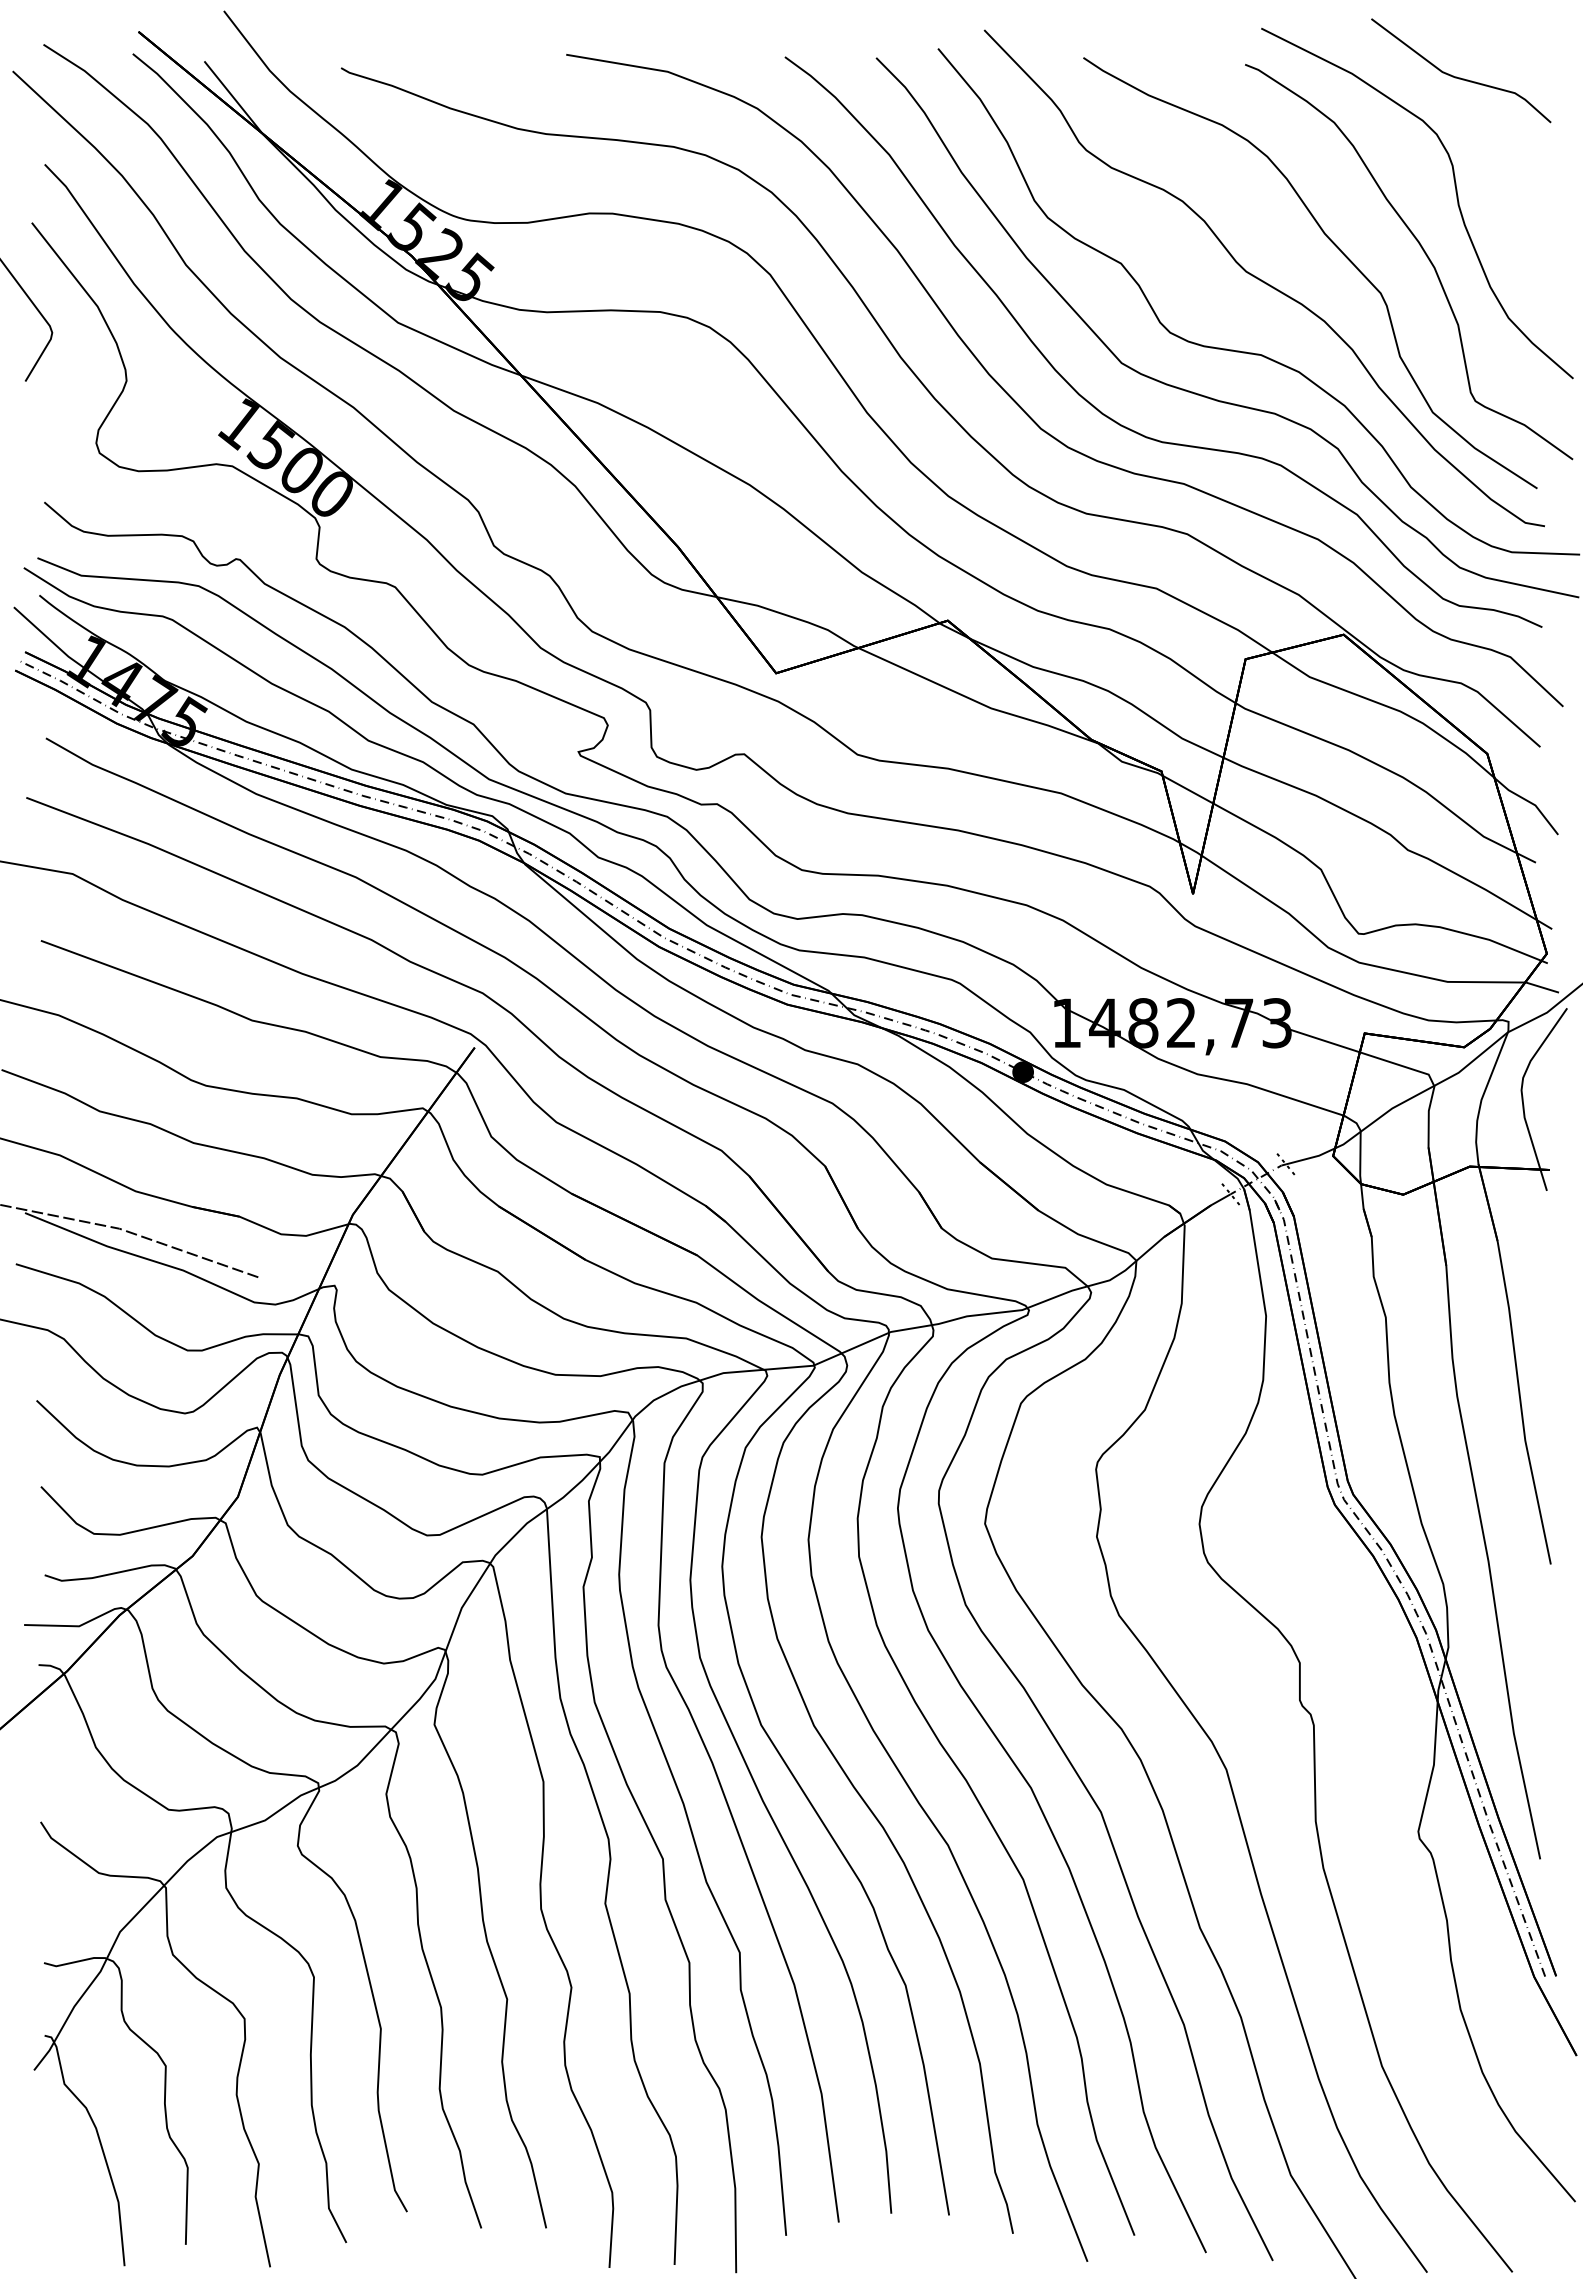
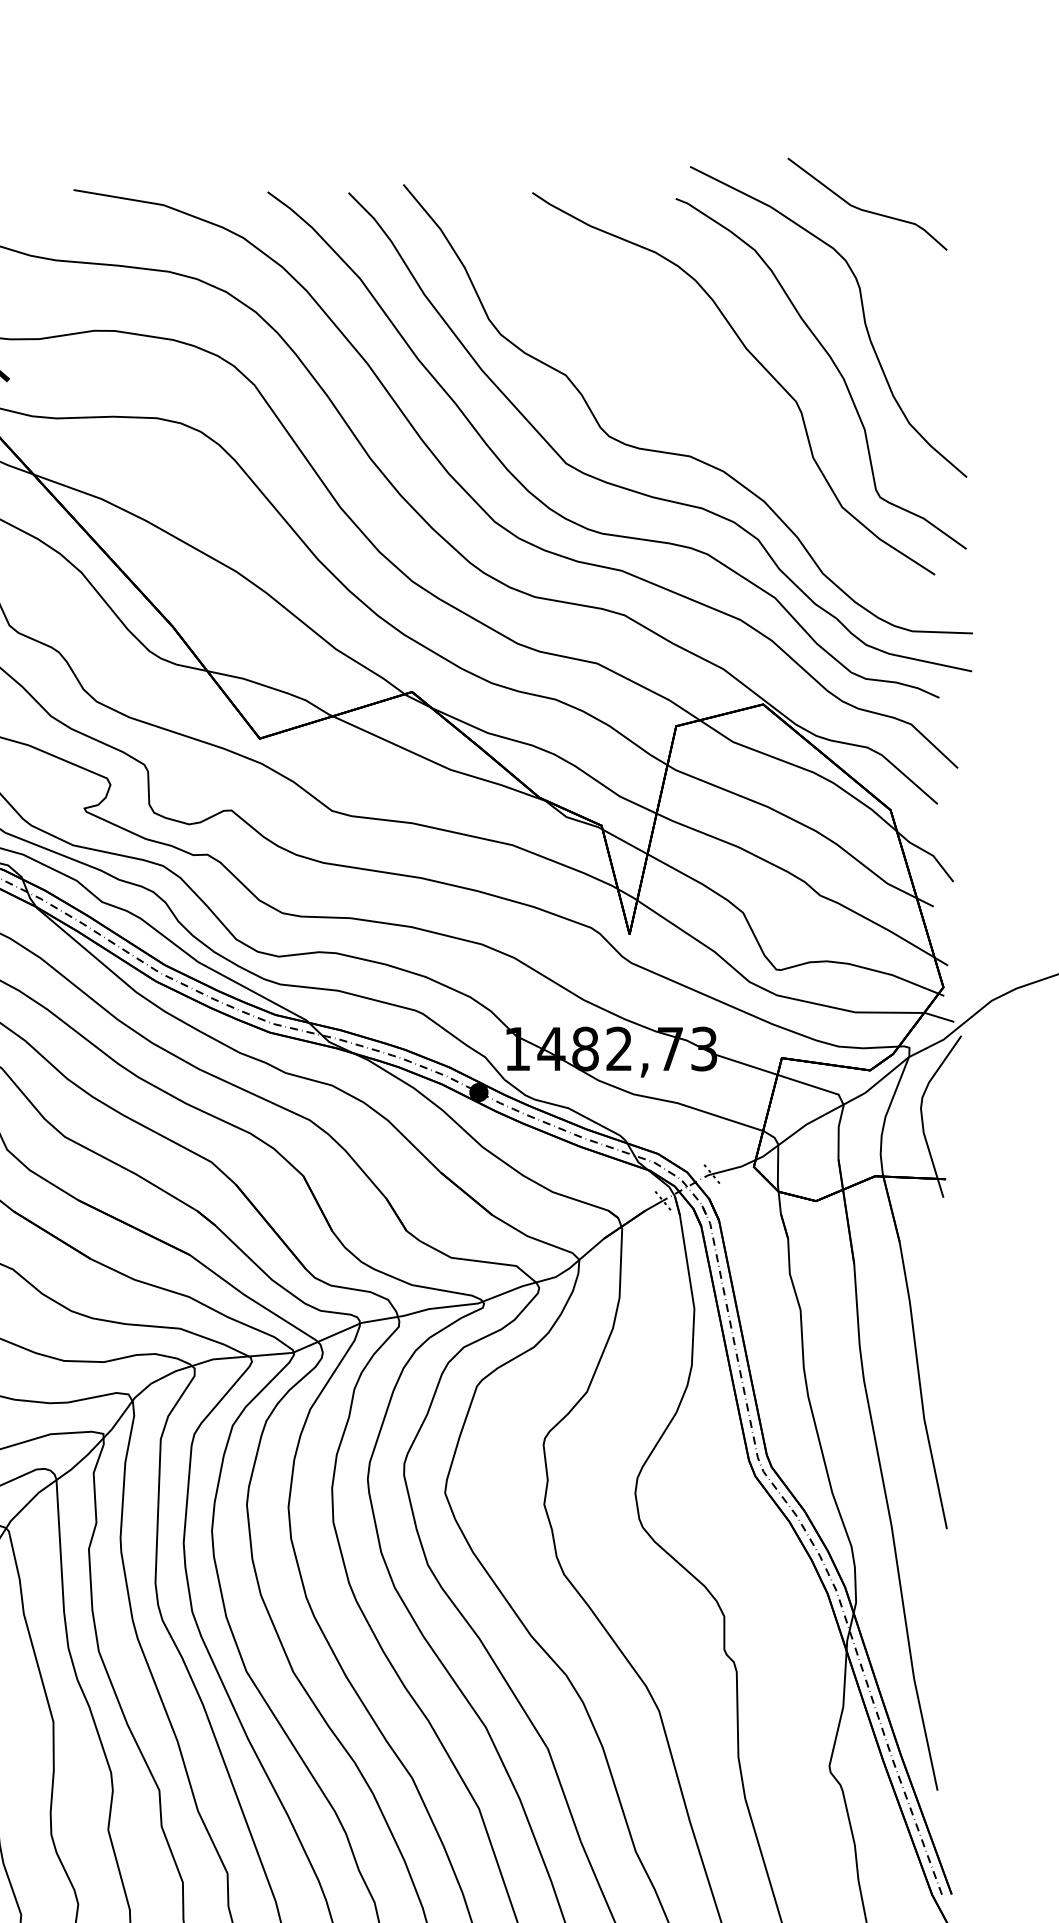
curve: (1263, 280) -> (692, 390), removed

